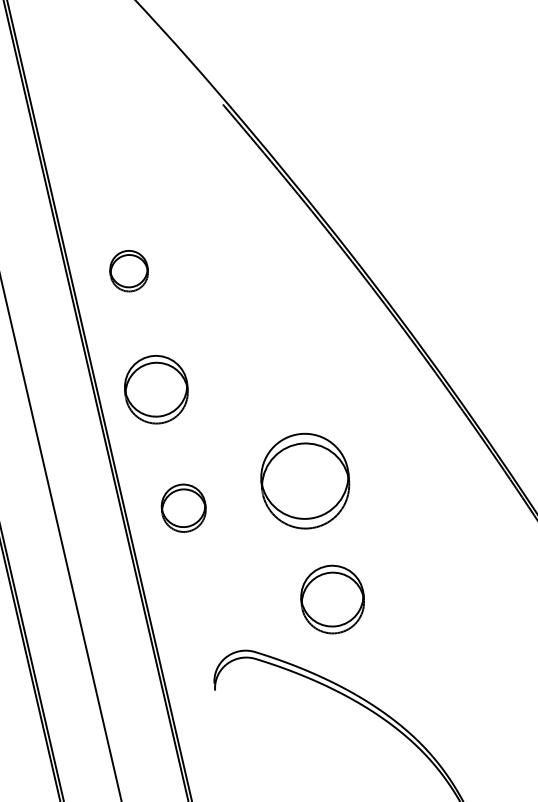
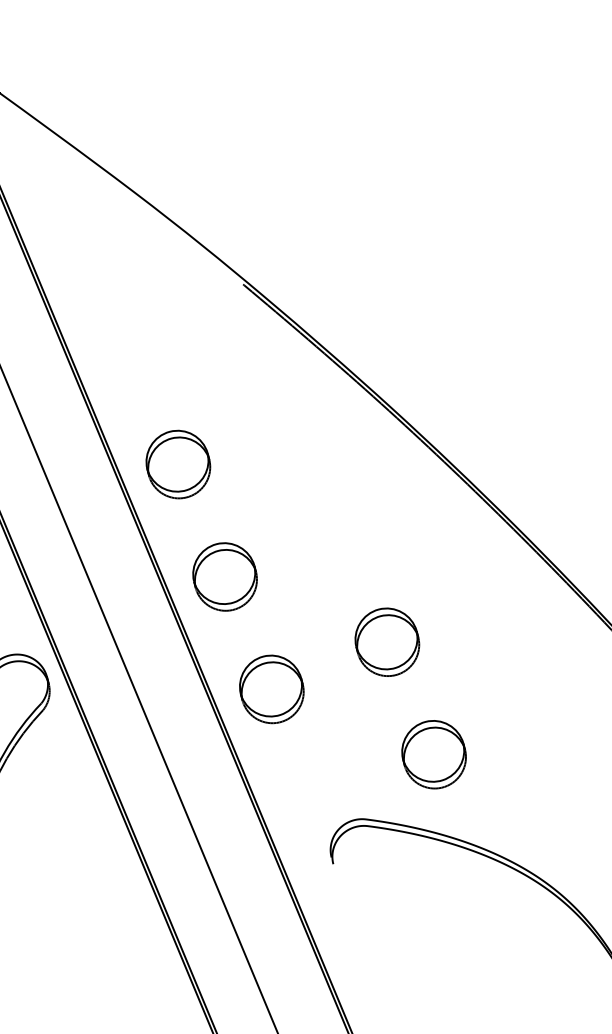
part: (129, 271) -> (178, 464), size x1.67
part: (305, 480) -> (387, 641), size x0.71
part: (183, 508) -> (271, 689), size x1.43

